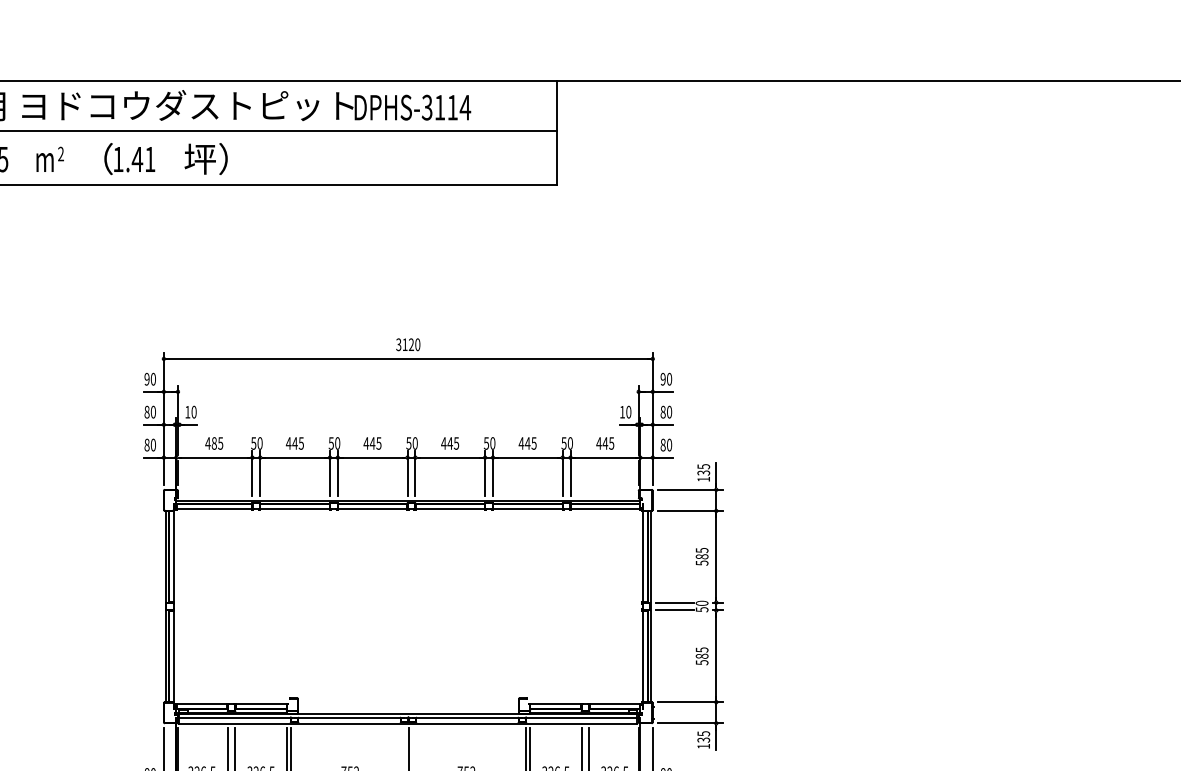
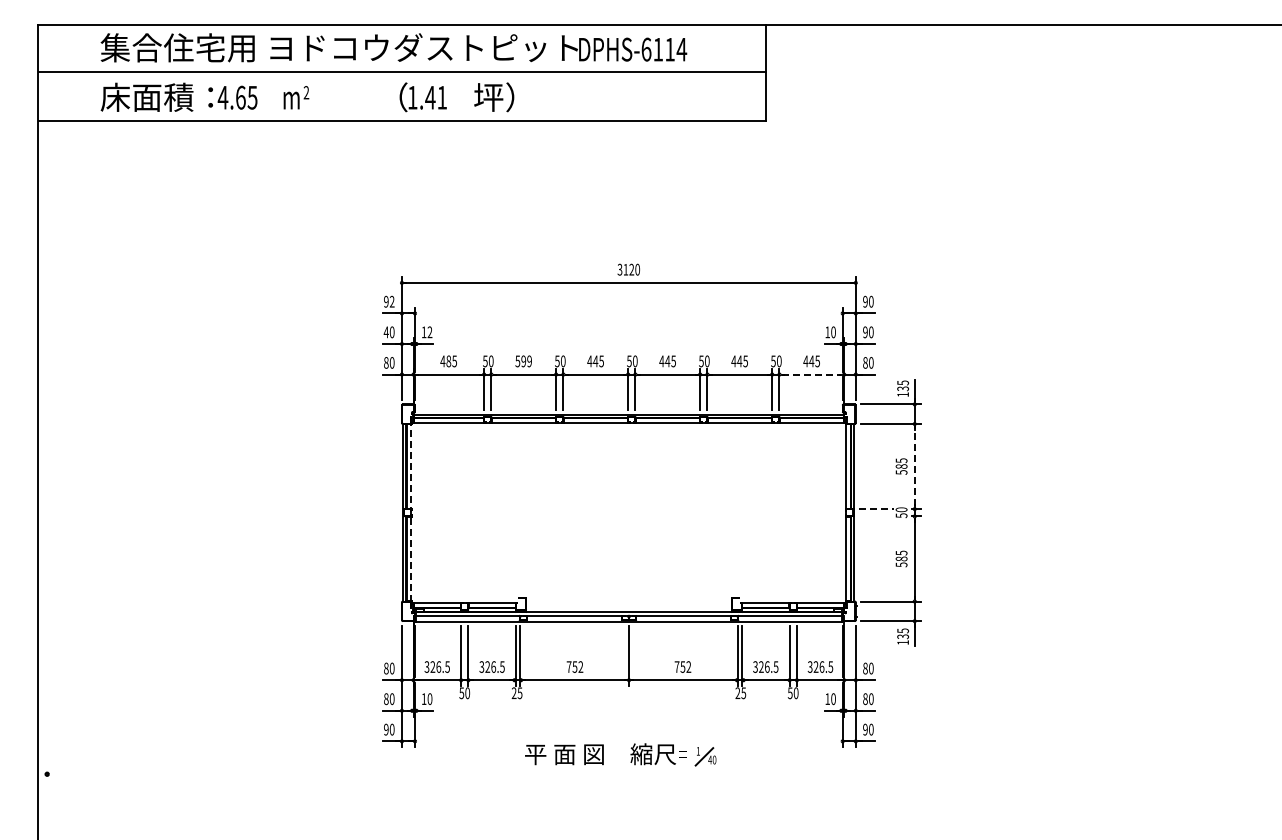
text: (427, 107) -> (646, 49), DPHS-3114 -> DPHS-6114
text: (165, 159) -> (456, 97), moved
text: (152, 378) -> (391, 301), 90 -> 92
text: (146, 412) -> (385, 332), 80 -> 40
text: (193, 412) -> (429, 332), 10 -> 12
text: (663, 412) -> (865, 332), 80 -> 90
text: (294, 443) -> (523, 361), 445 -> 599
line: (606, 457) -> (812, 374), solid -> dashed
line: (716, 556) -> (914, 466), solid -> dashed
line: (676, 603) -> (877, 509), solid -> dashed
line: (174, 606) -> (411, 512), solid -> dashed
line: (675, 610) -> (876, 516), removed

